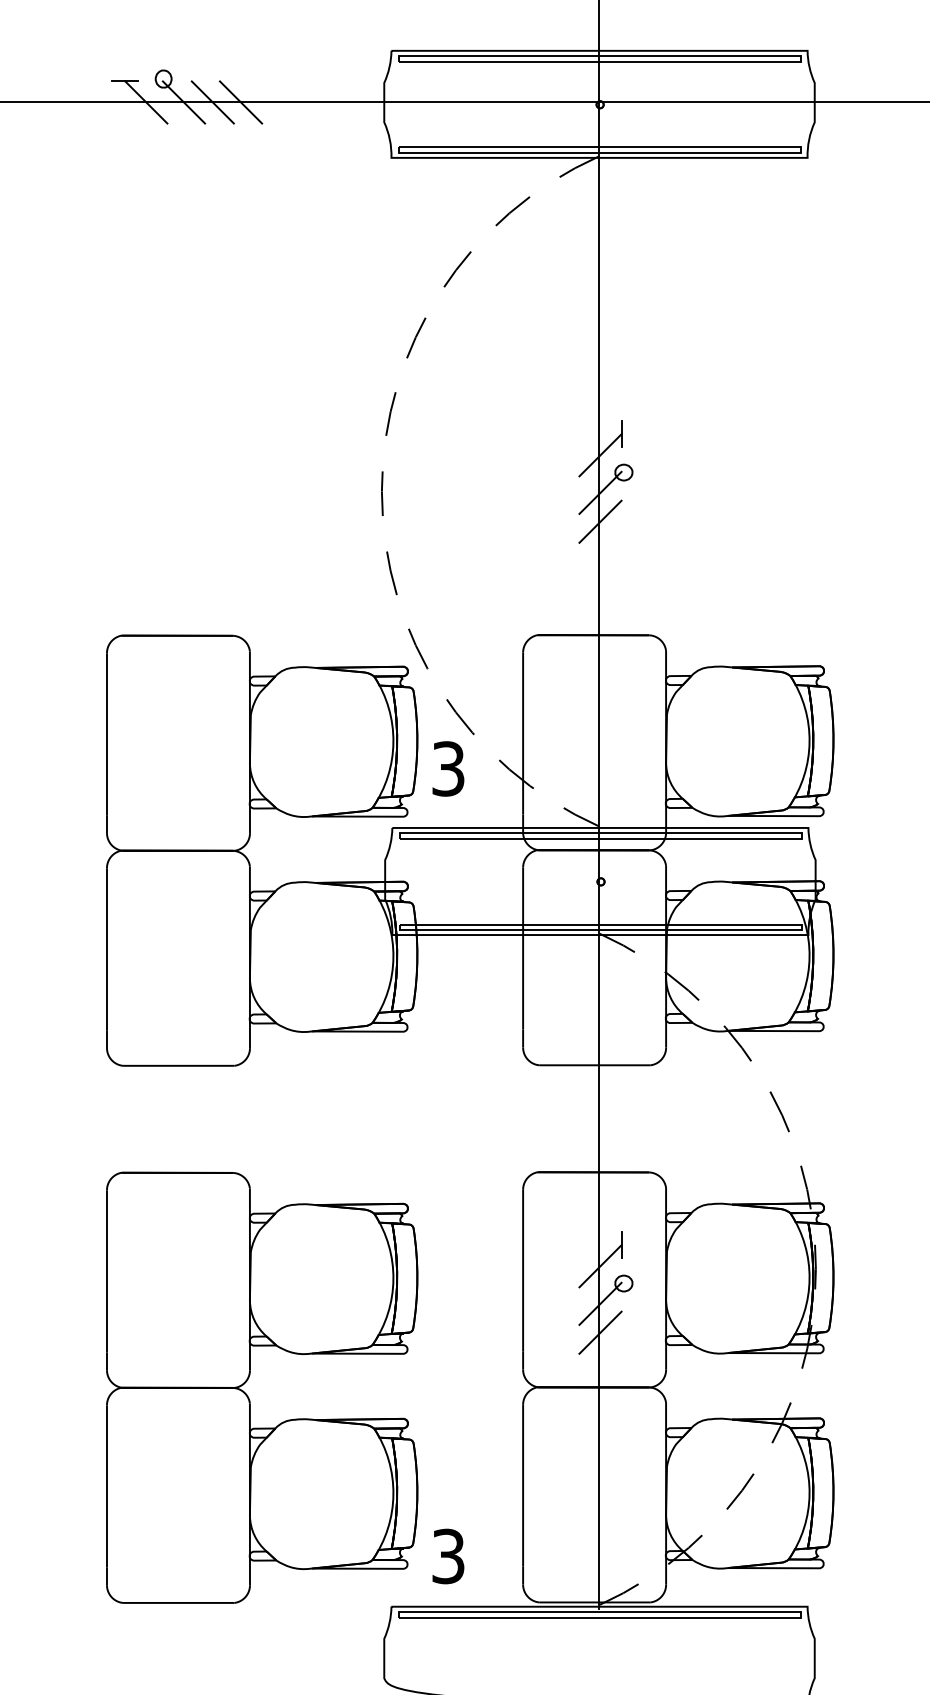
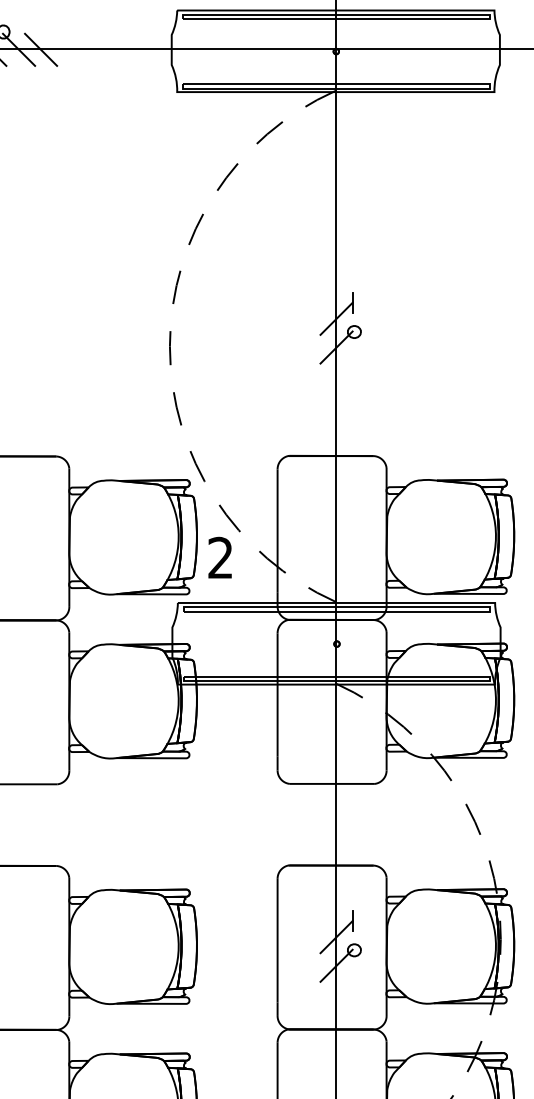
line: (241, 102) -> (62, 49), removed
line: (600, 521) -> (336, 369), removed
text: (448, 768) -> (220, 557), 3 -> 2
line: (600, 1332) -> (336, 987), removed

